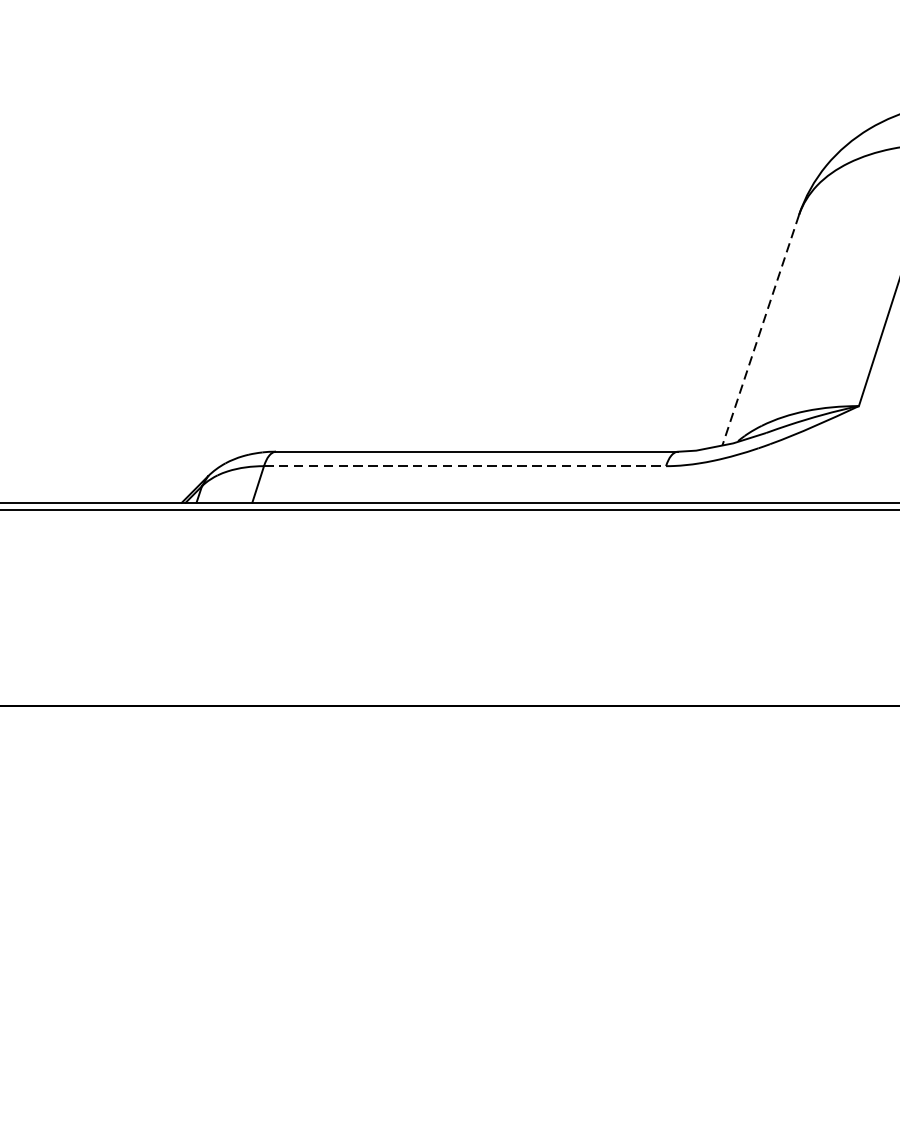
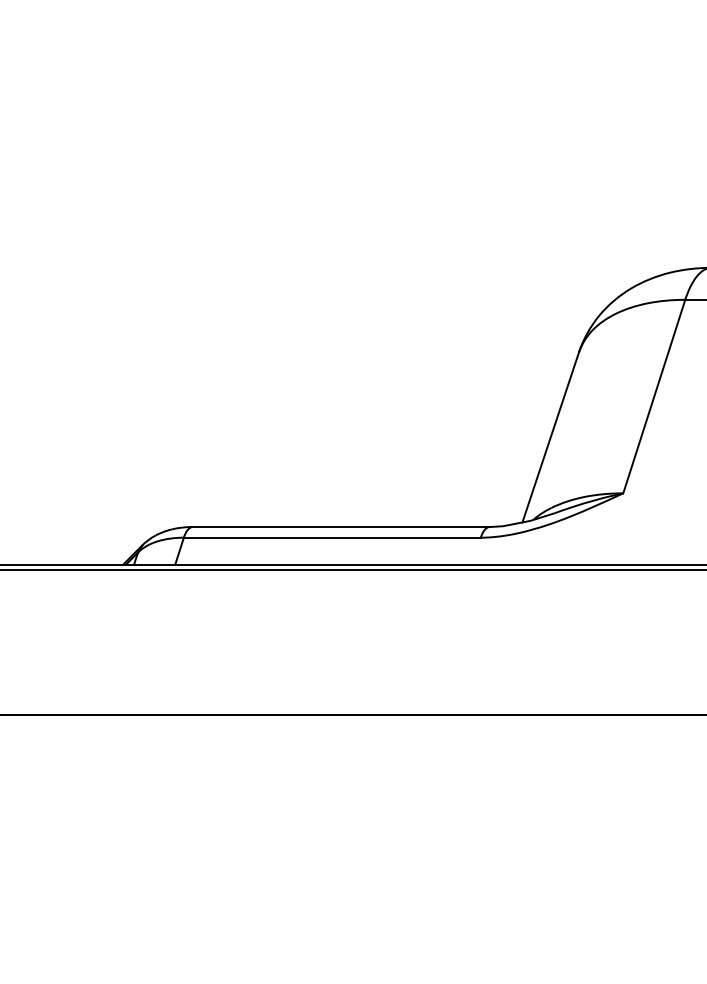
line: (760, 330) -> (550, 437), dashed -> solid
line: (465, 465) -> (332, 537), dashed -> solid

